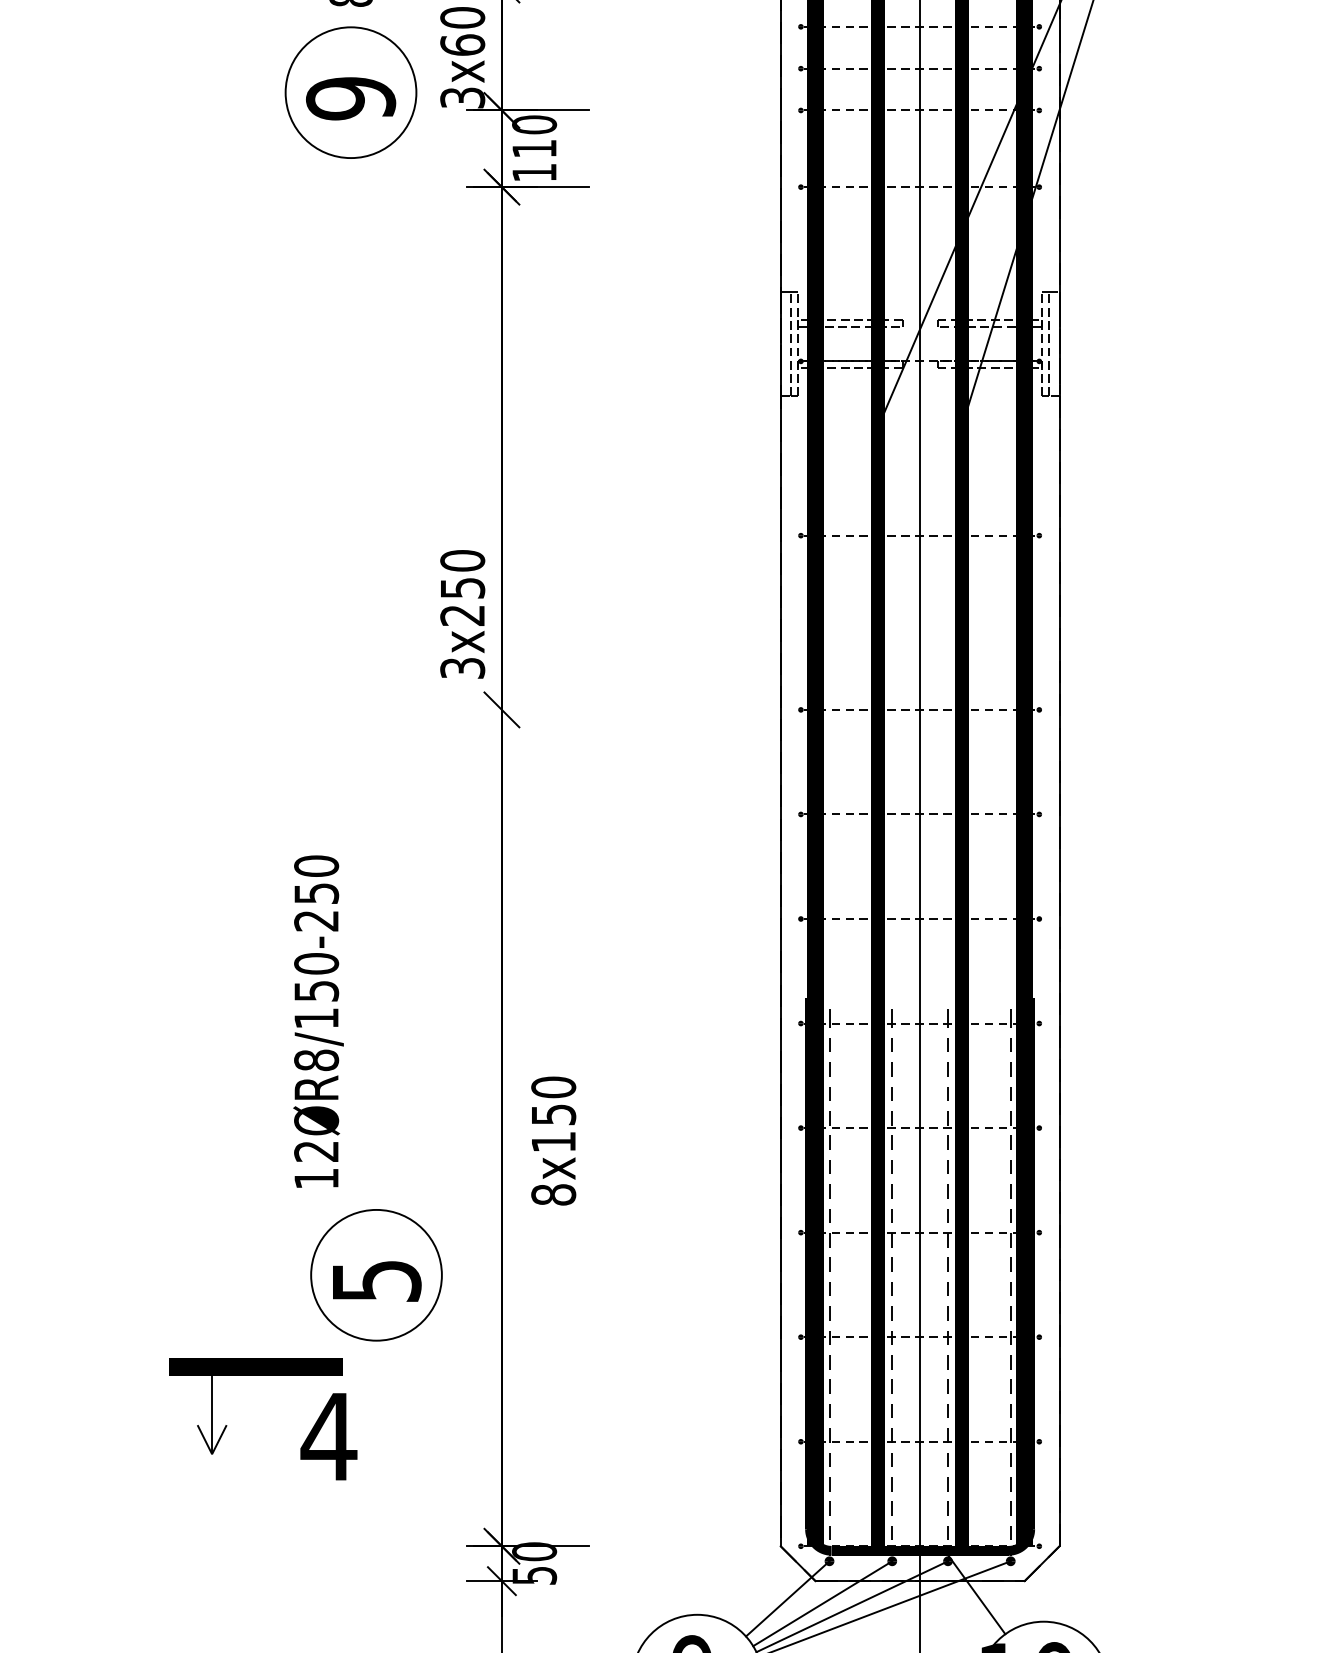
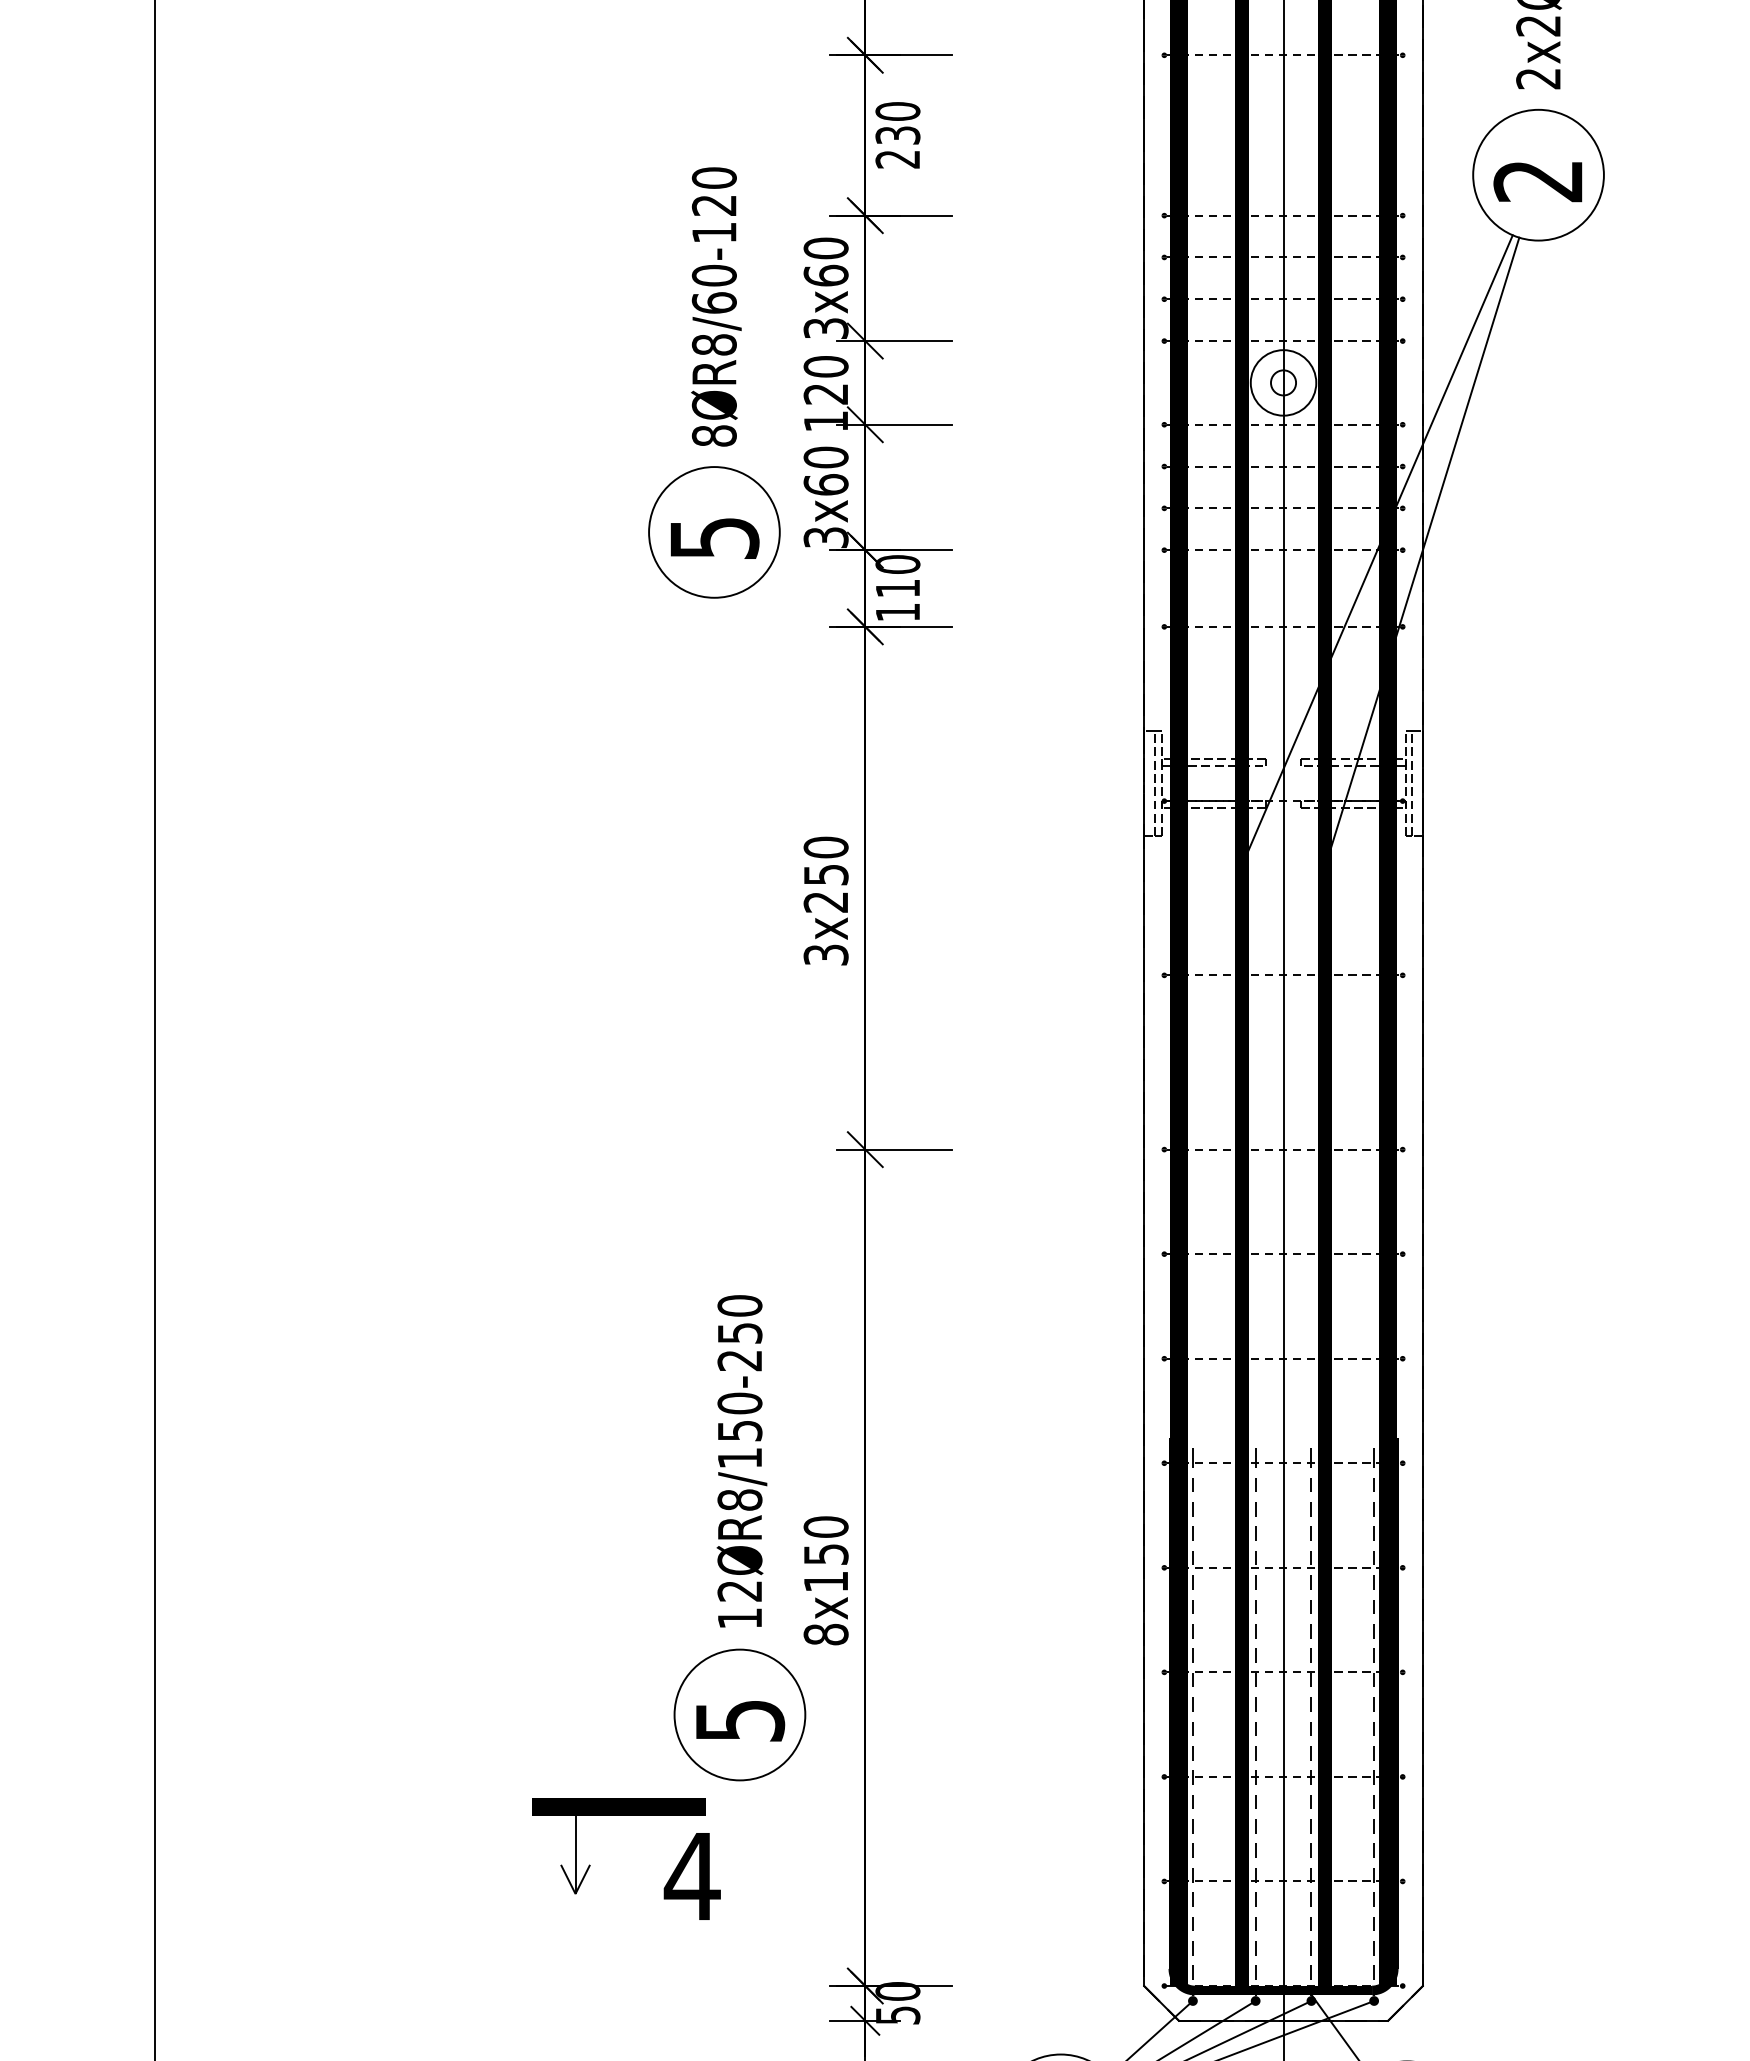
text: (351, 98) -> (714, 538), 9 -> 5
text: (462, 613) -> (825, 900), moved
line: (531, 709) -> (894, 1149), added
text: (318, 1021) -> (741, 1461), moved
text: (553, 1140) -> (825, 1580), moved

